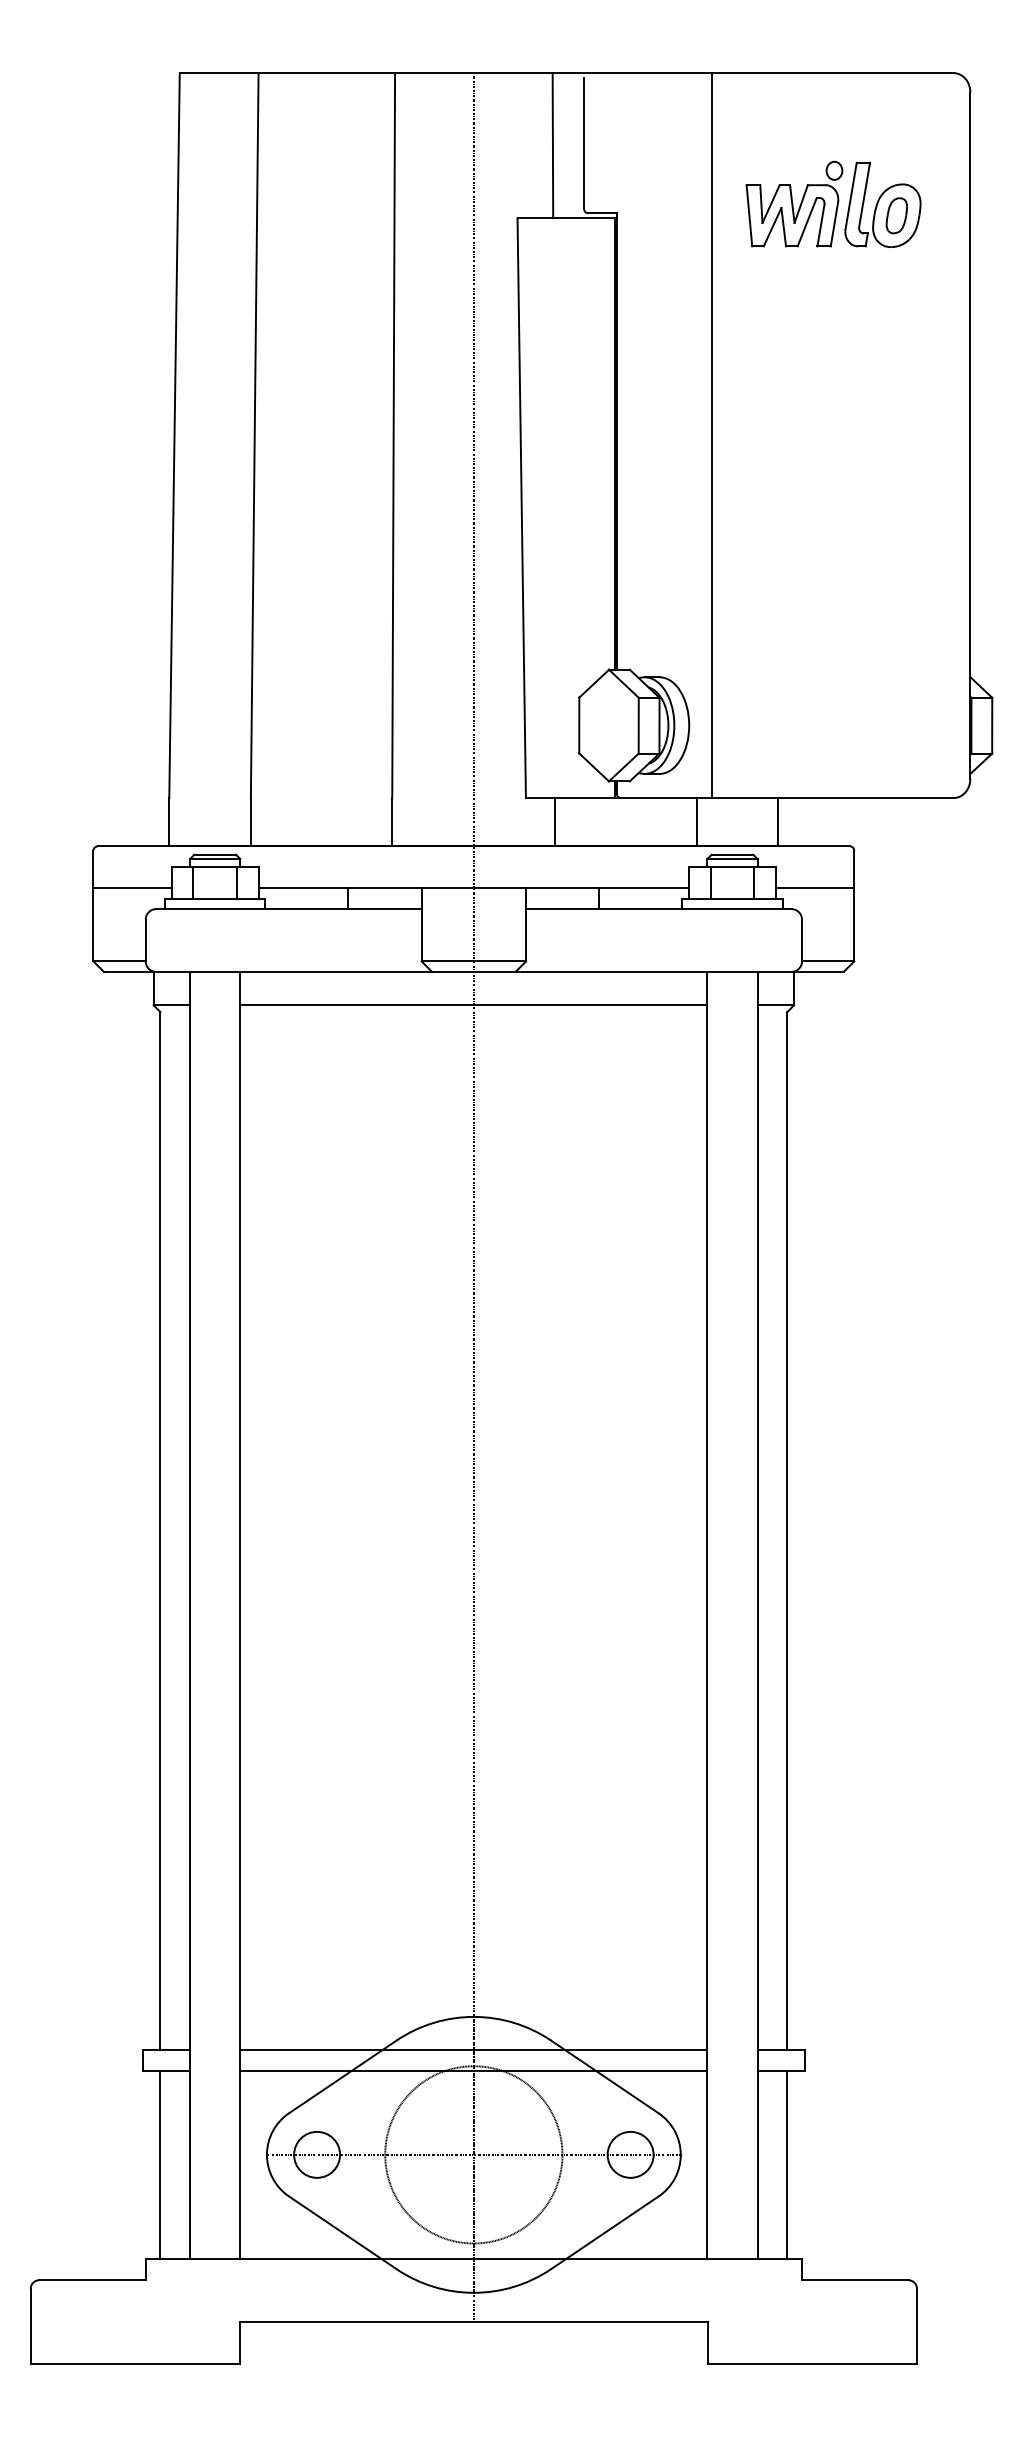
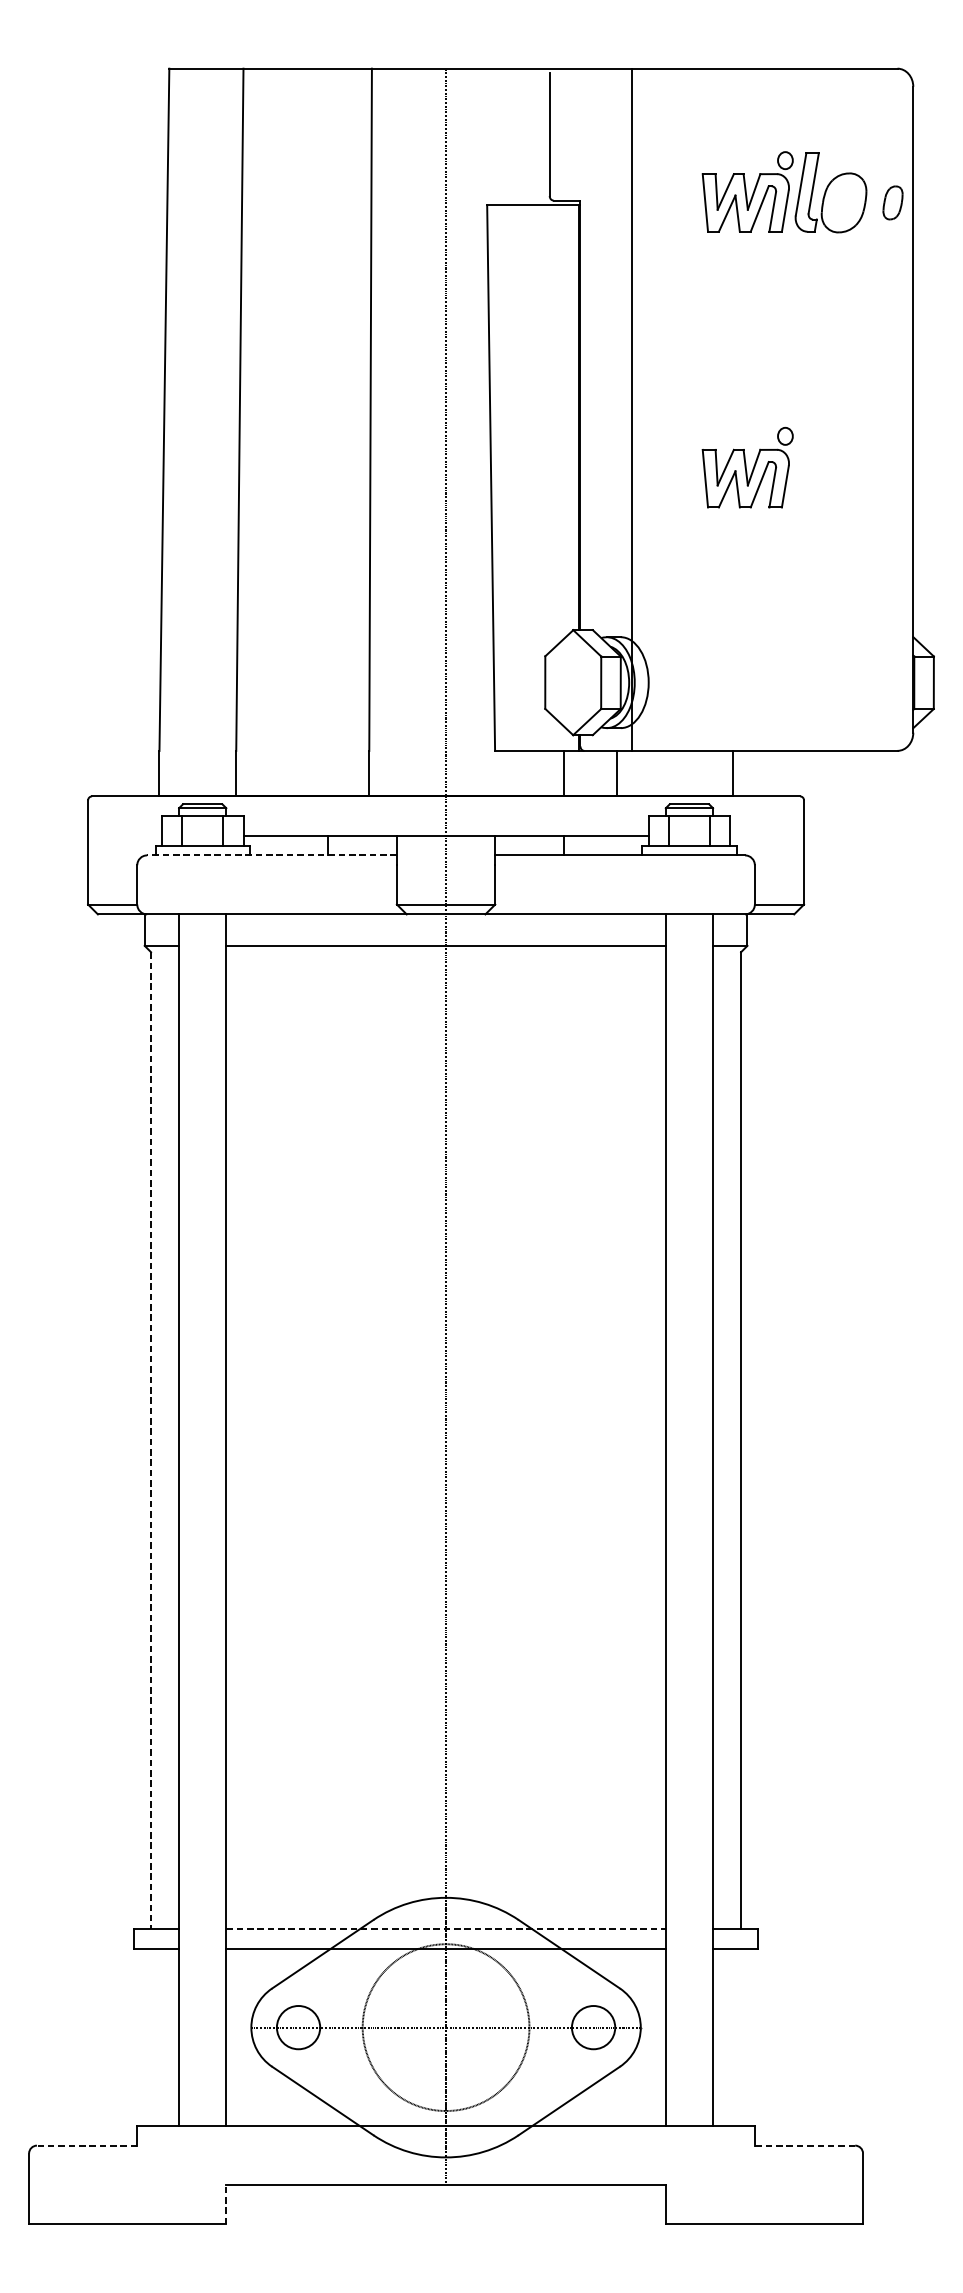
line: (552, 145) -> (520, 136), removed
part: (896, 215) -> (892, 202), moved
line: (711, 435) -> (632, 409), moved
part: (794, 496) -> (747, 467), added
line: (555, 822) -> (564, 773), moved
line: (696, 822) -> (617, 773), moved
line: (132, 888) -> (124, 835), removed
line: (814, 888) -> (766, 835), removed
line: (288, 909) -> (271, 855), solid -> dashed
line: (160, 1531) -> (151, 1441), solid -> dashed
line: (473, 2050) -> (445, 1929), solid -> dashed
line: (160, 2165) -> (151, 2037), removed
line: (787, 2165) -> (741, 2037), removed
line: (91, 2280) -> (86, 2145), solid -> dashed
line: (854, 2280) -> (804, 2145), solid -> dashed
line: (239, 2342) -> (225, 2204), solid -> dashed

